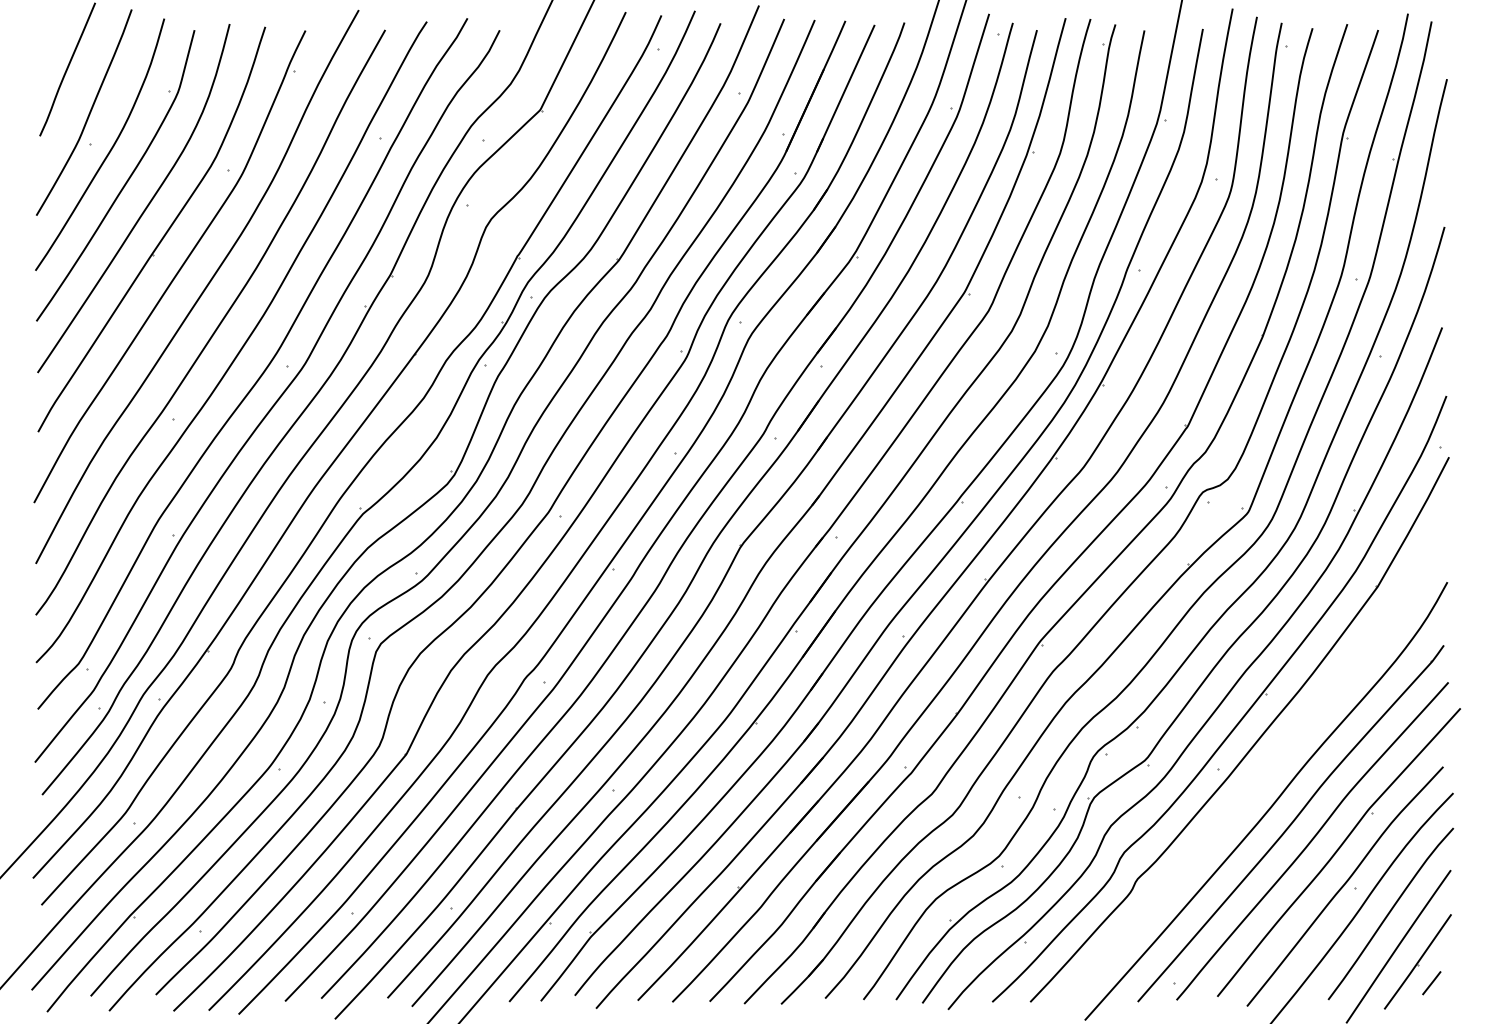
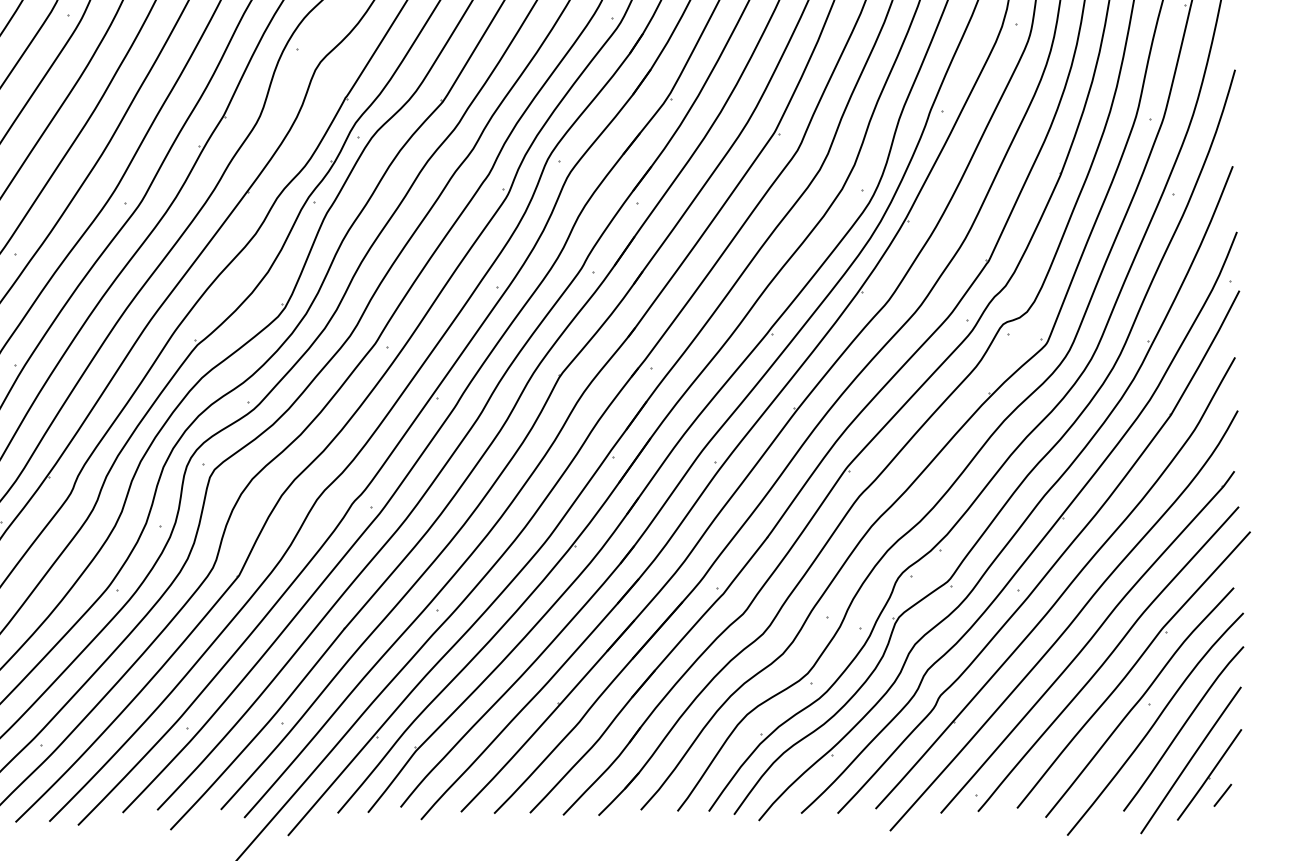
part: (1266, 769) -> (1064, 590), added

